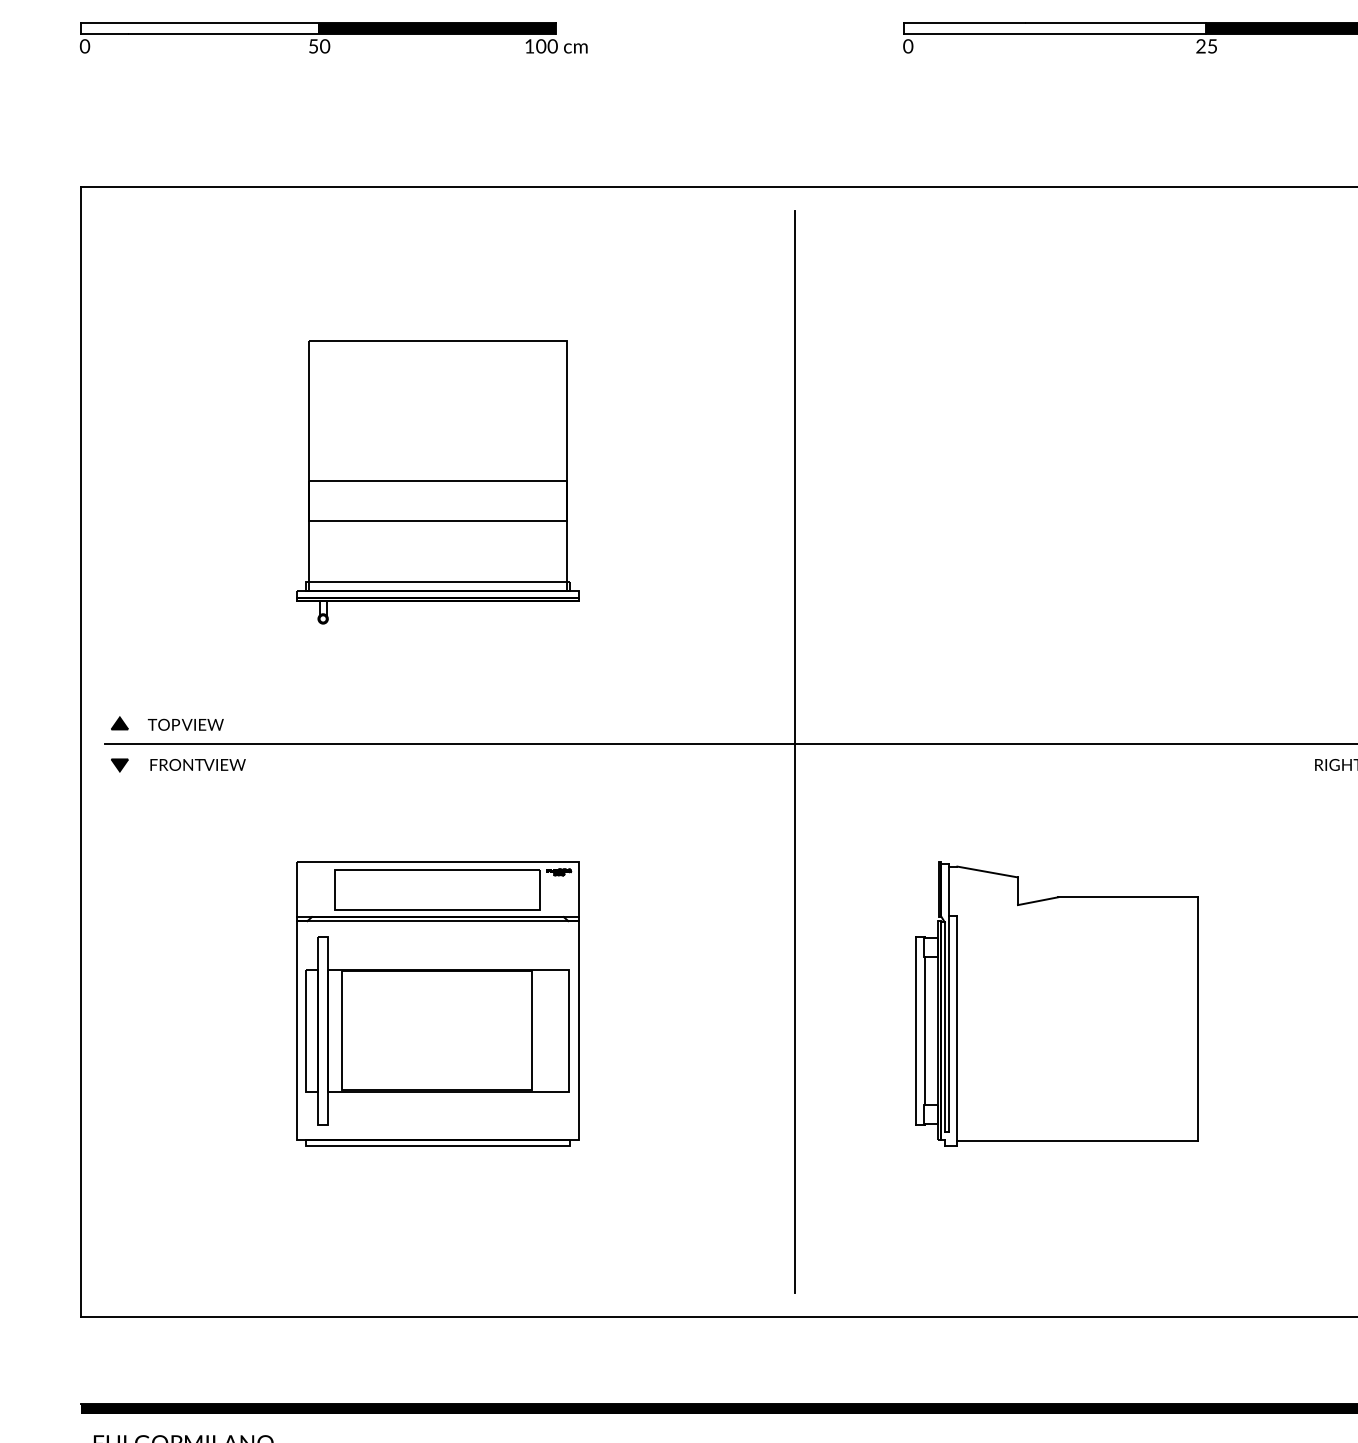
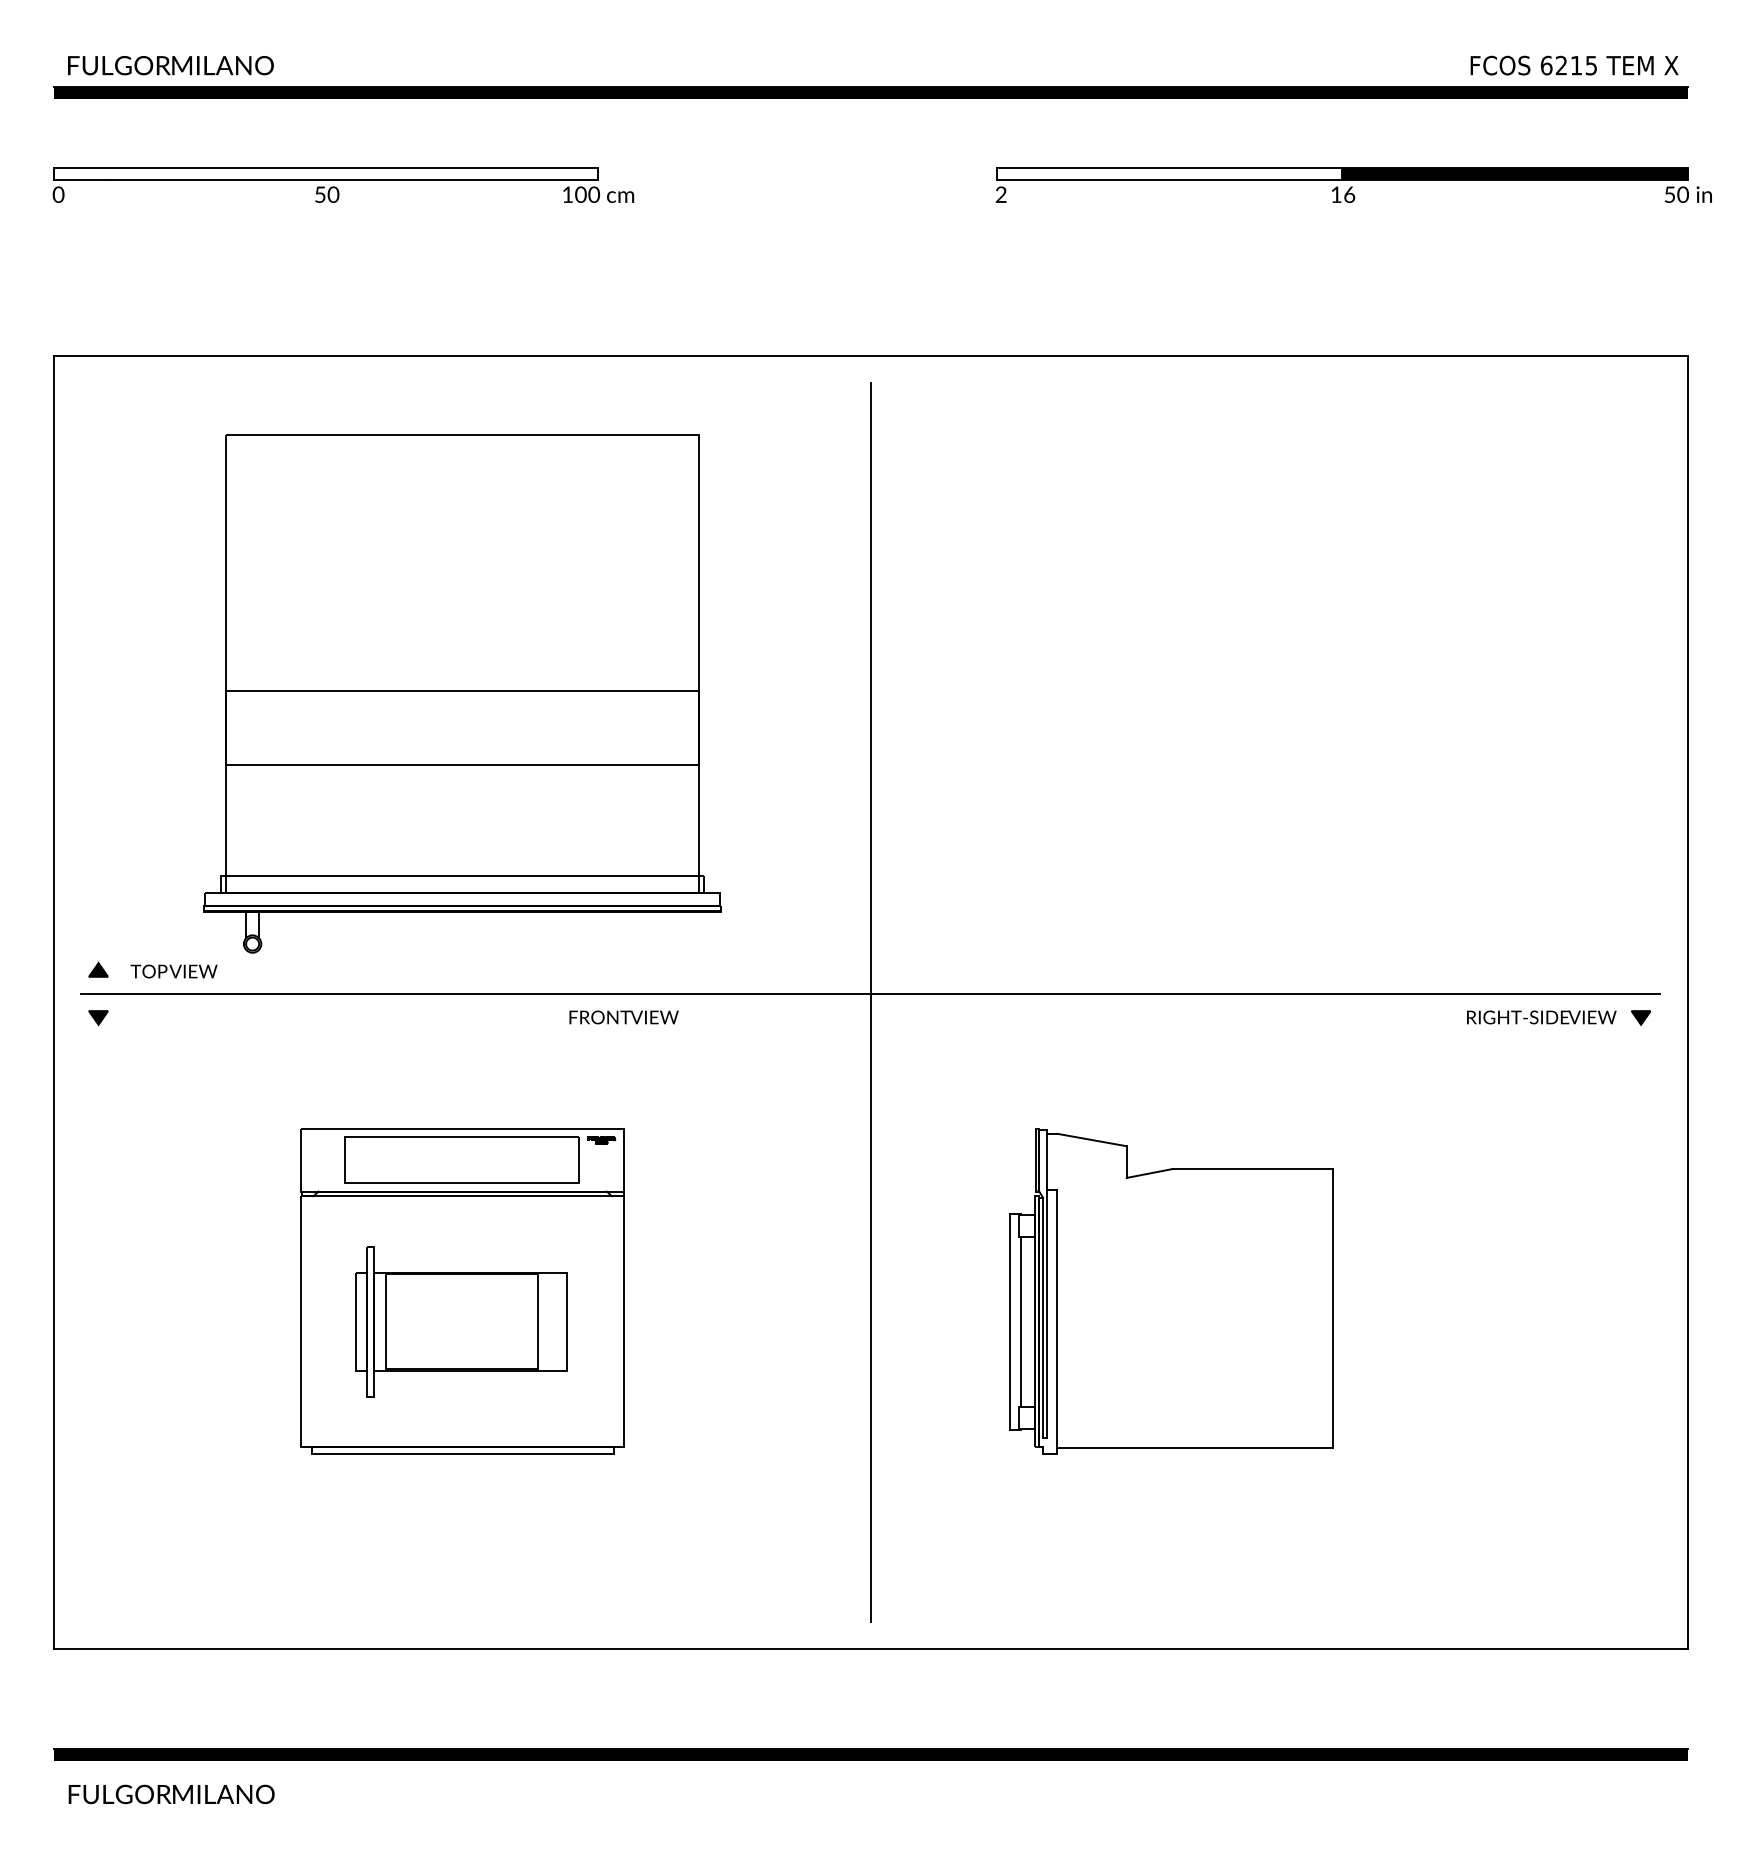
fill: (436, 28) -> (461, 174), removed
text: (908, 46) -> (1001, 194), 0 -> 2
text: (1207, 46) -> (1343, 194), 25 -> 16
part: (437, 482) -> (462, 693), size x1.6
text: (197, 764) -> (623, 1017), moved
part: (436, 1030) -> (461, 1321), size x0.7

